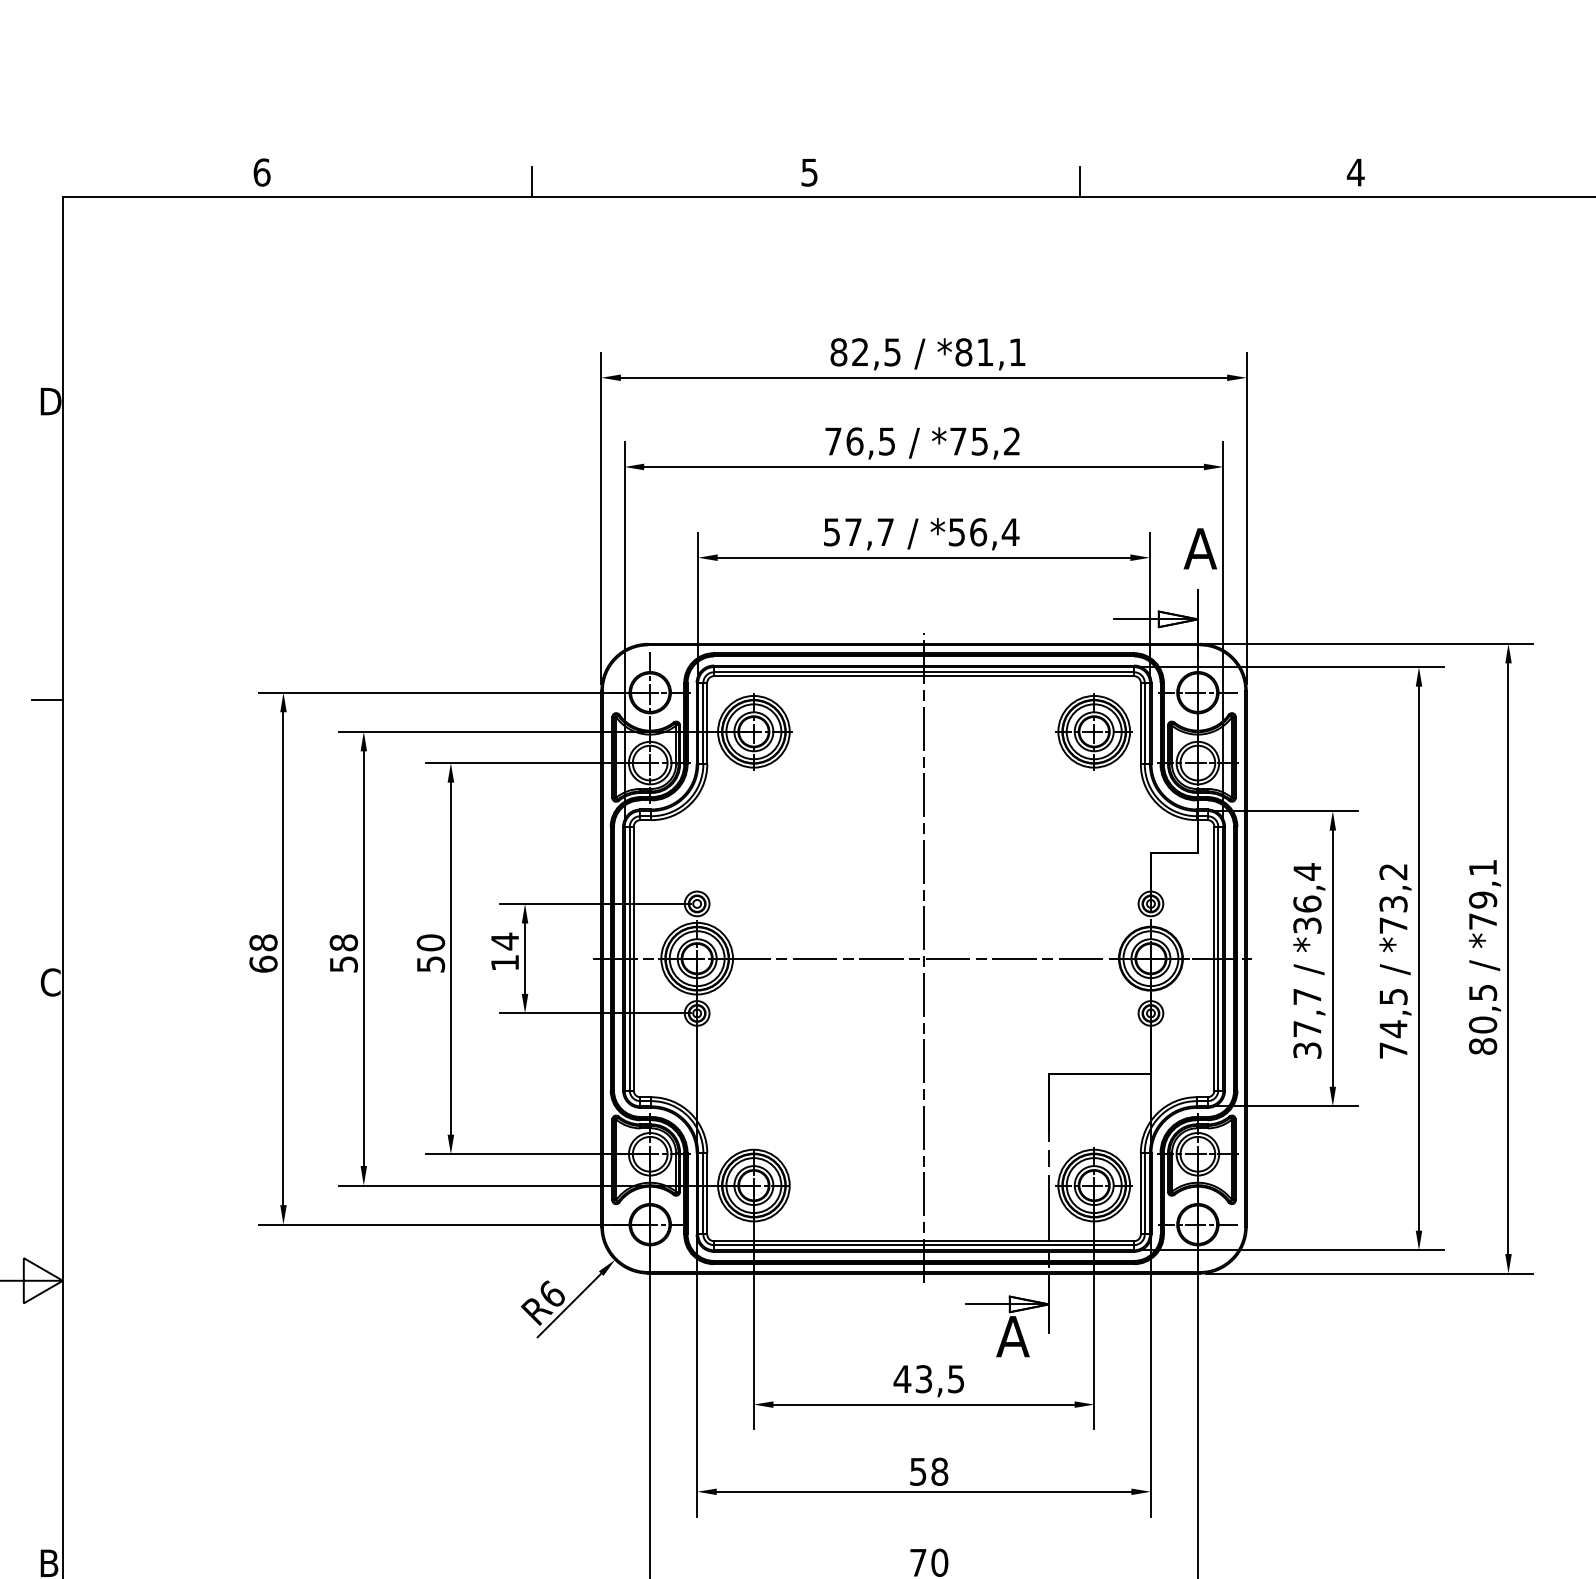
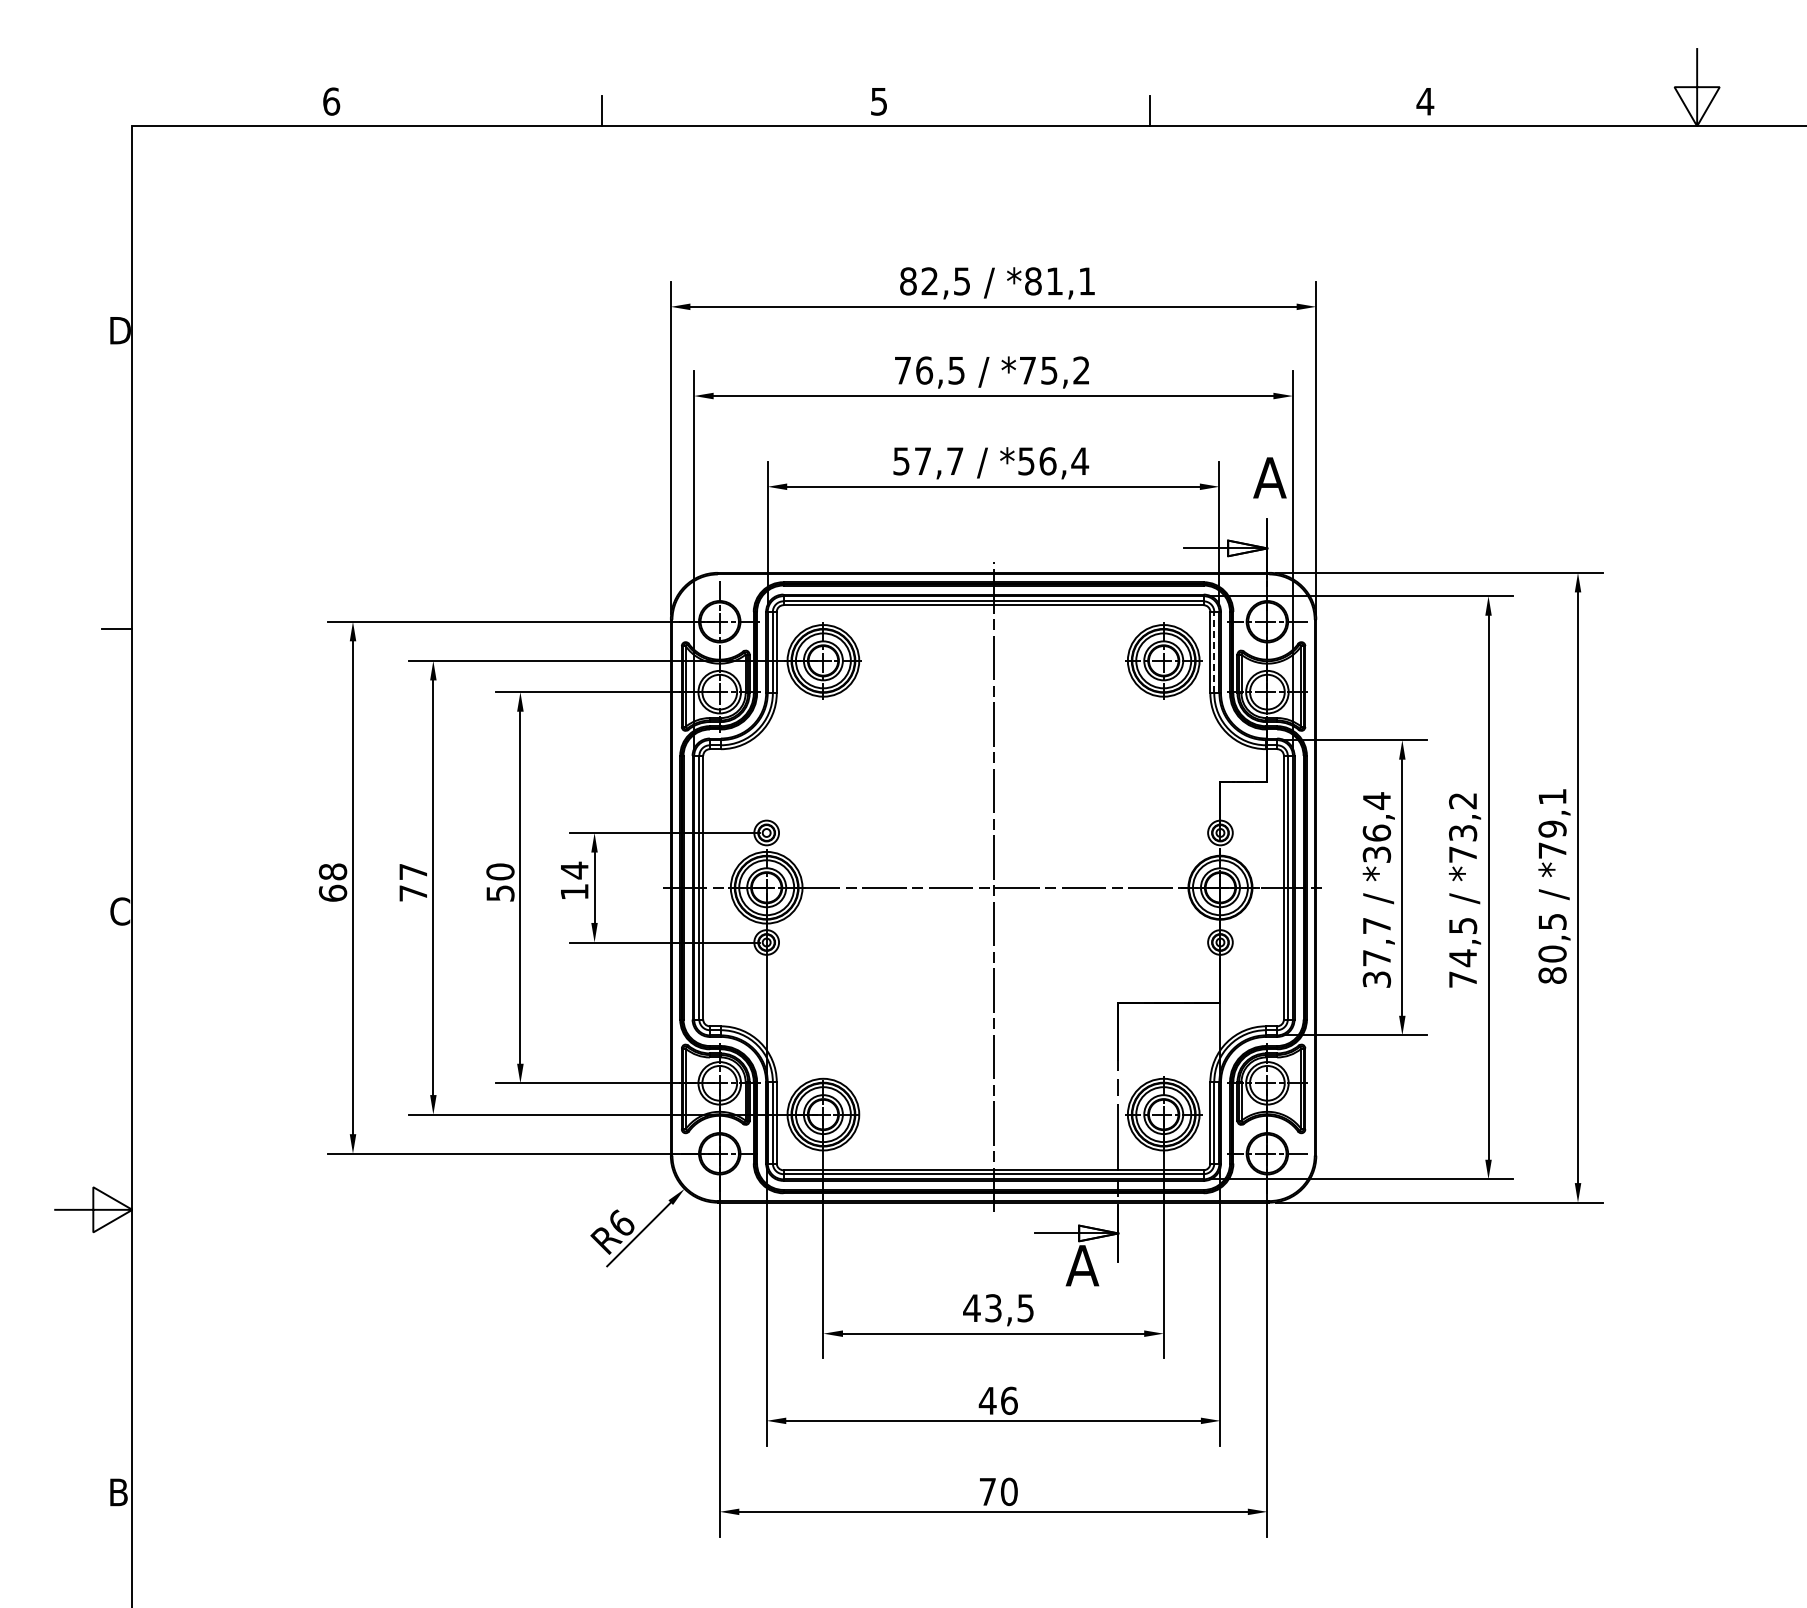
line: (1144, 723) -> (1214, 652), solid -> dashed
text: (343, 953) -> (413, 882), 58 -> 77
text: (927, 1471) -> (997, 1400), 58 -> 46

